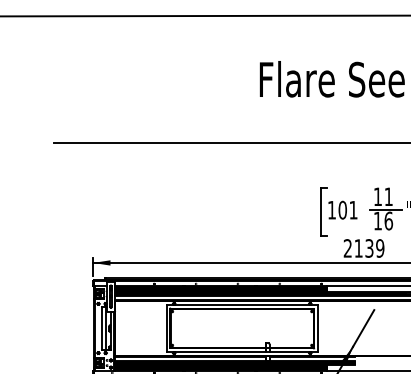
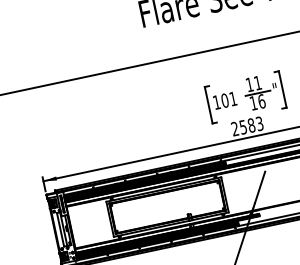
text: (369, 248) -> (251, 125), 2139 -> 2583

